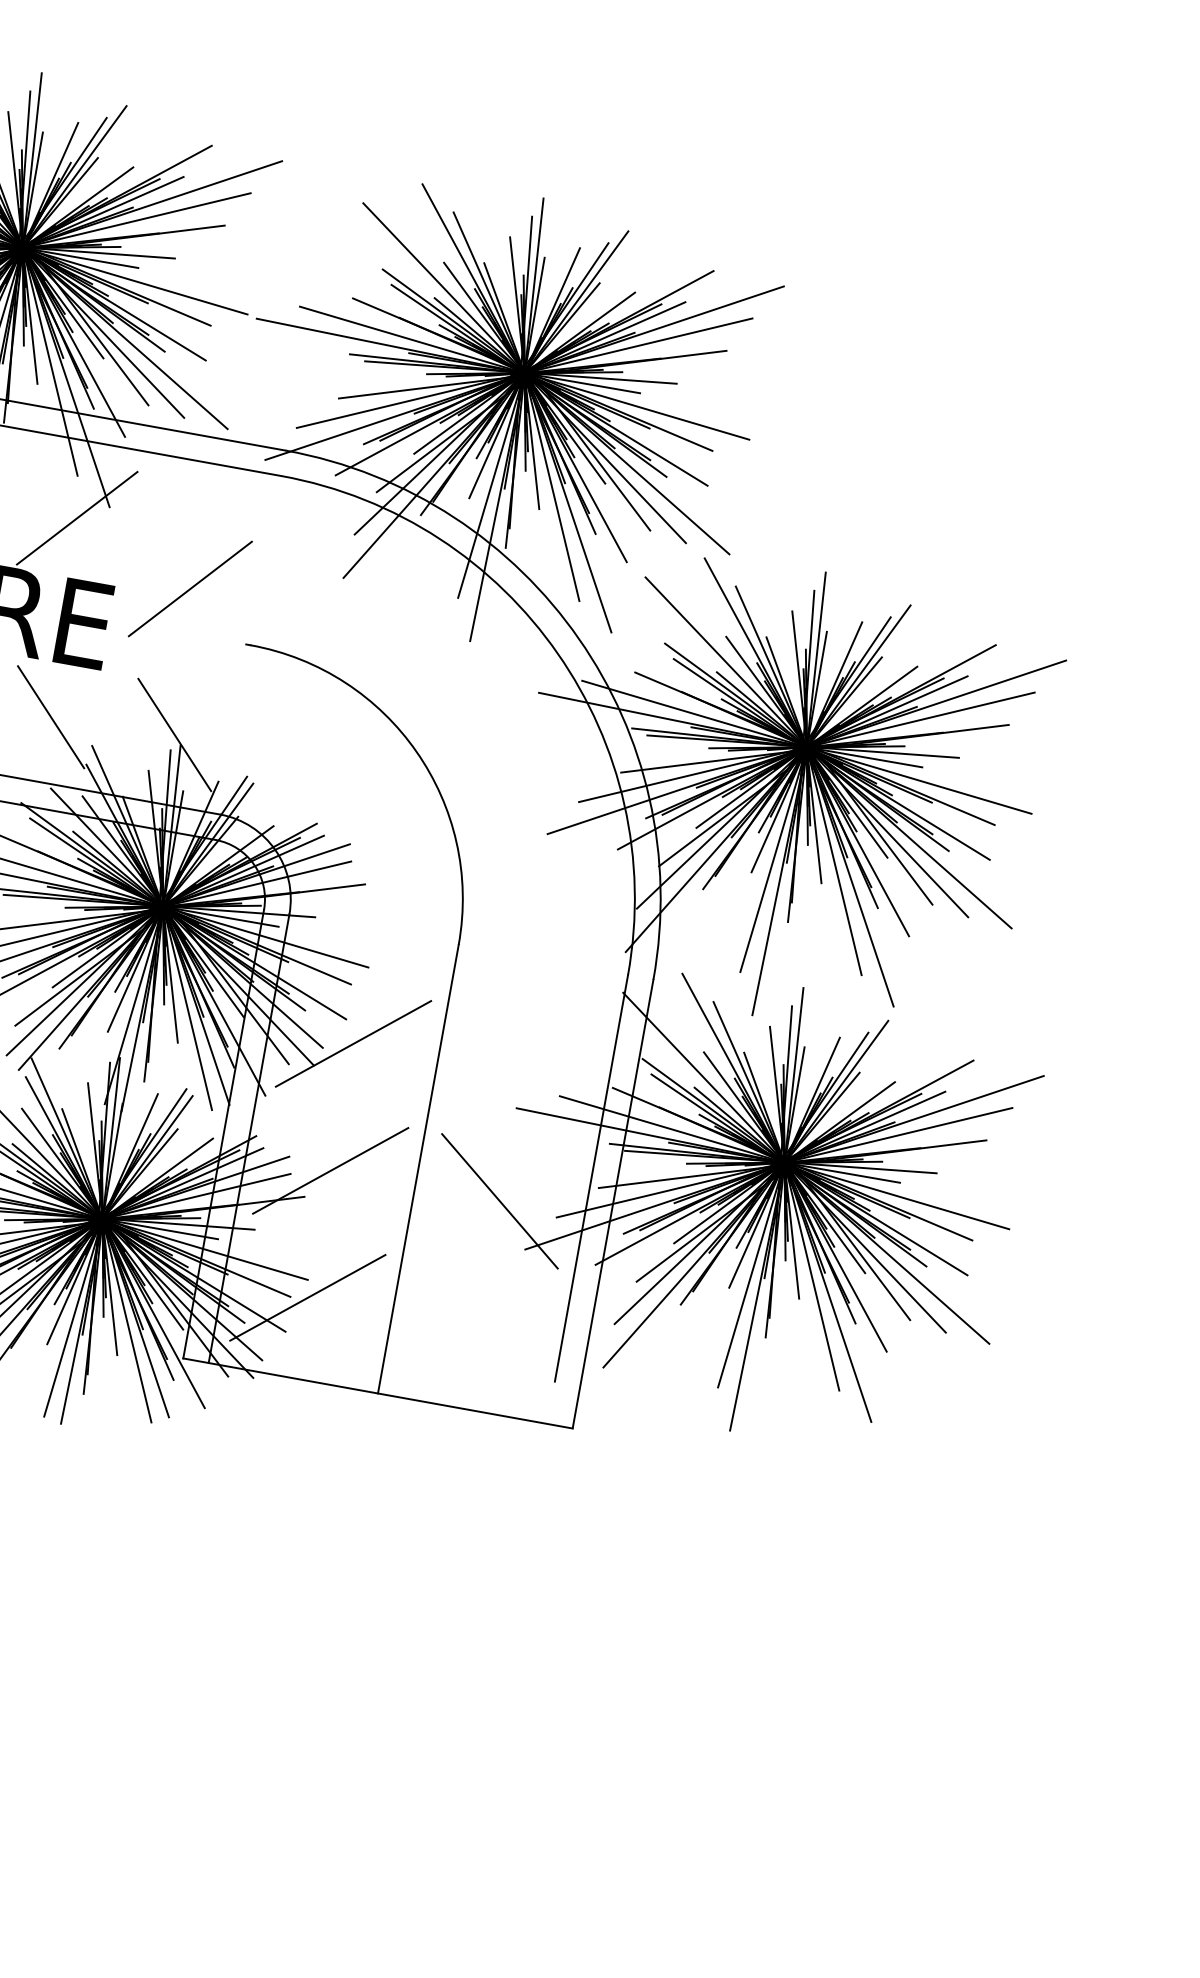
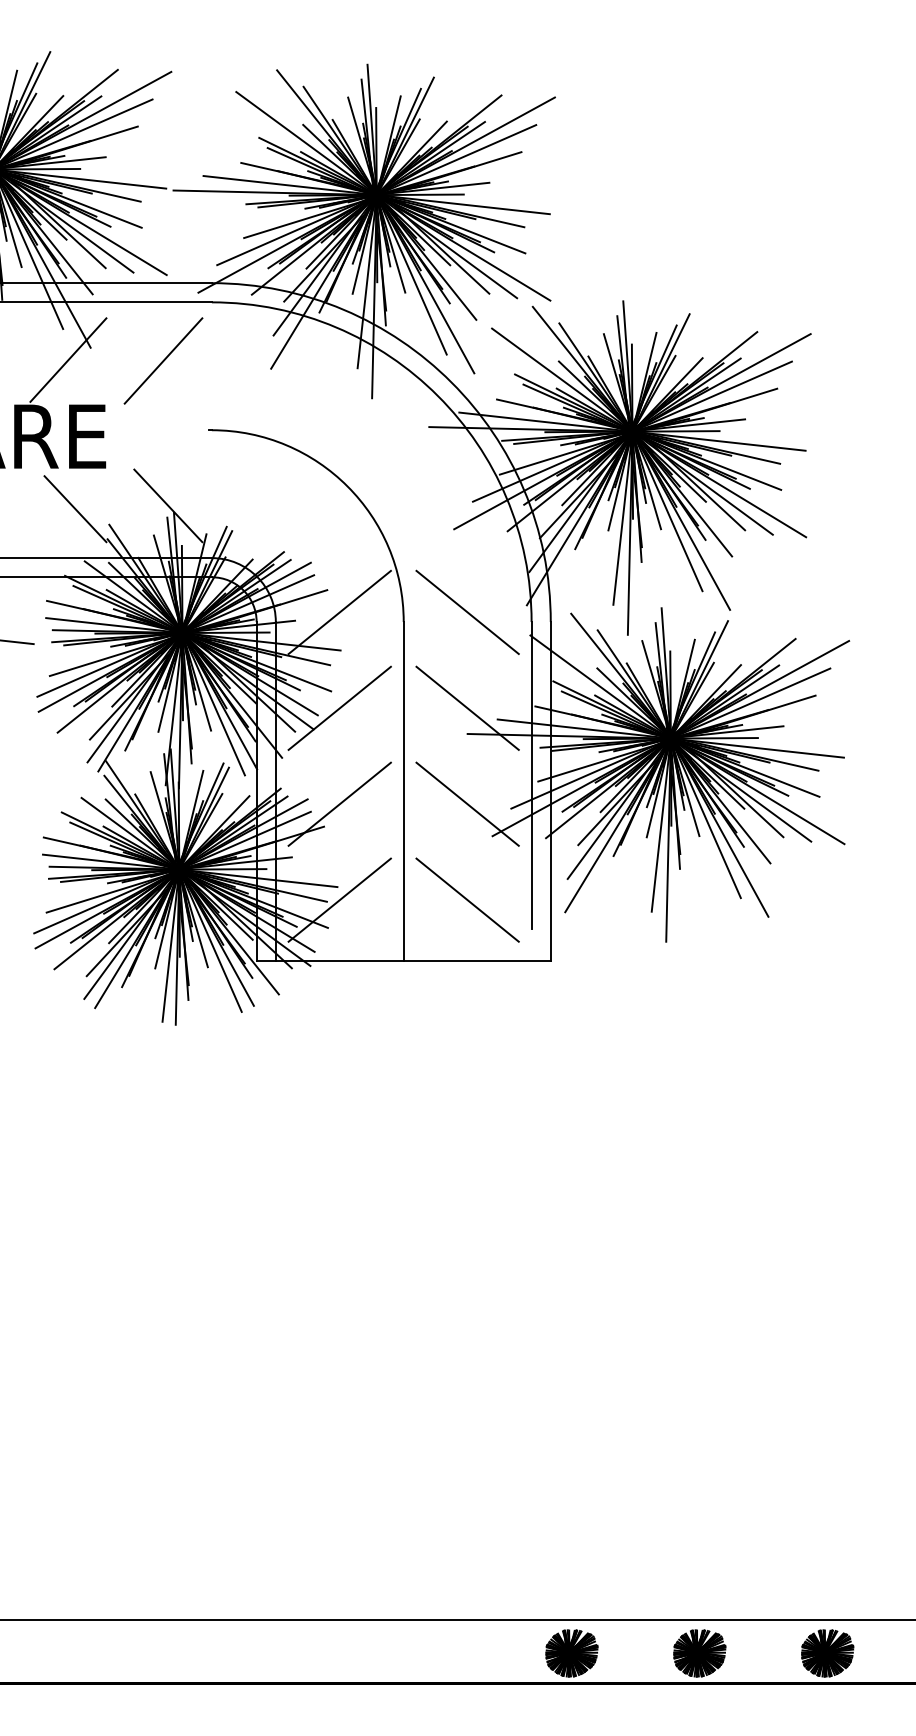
line: (190, 588) -> (163, 360), moved
line: (375, 916) -> (339, 612), added
line: (545, 947) -> (467, 612), added
line: (522, 1073) -> (467, 707), added
line: (477, 1327) -> (467, 899), added

